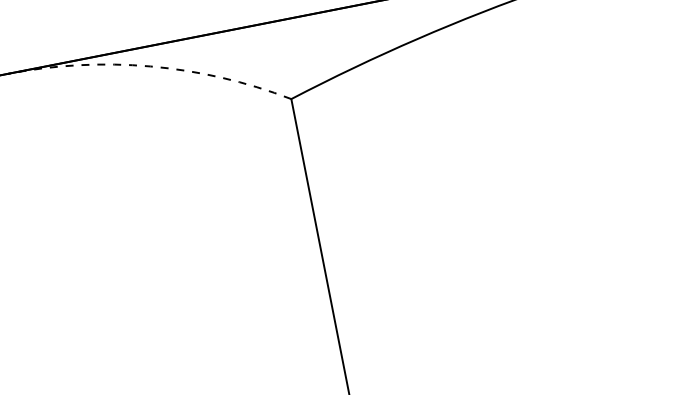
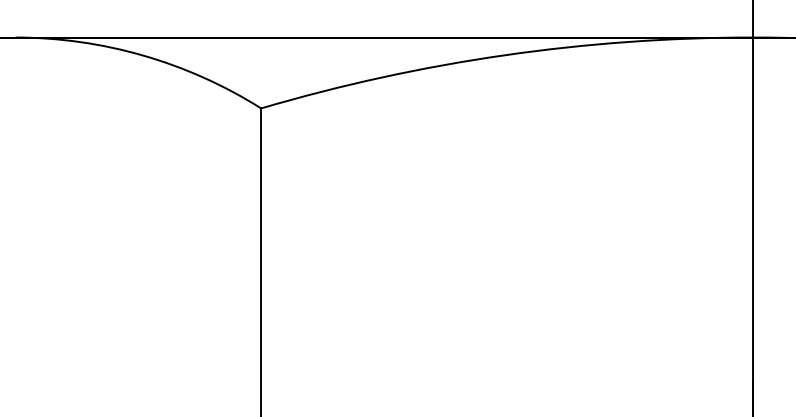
arc: (150, 66) -> (143, 55), dashed -> solid

